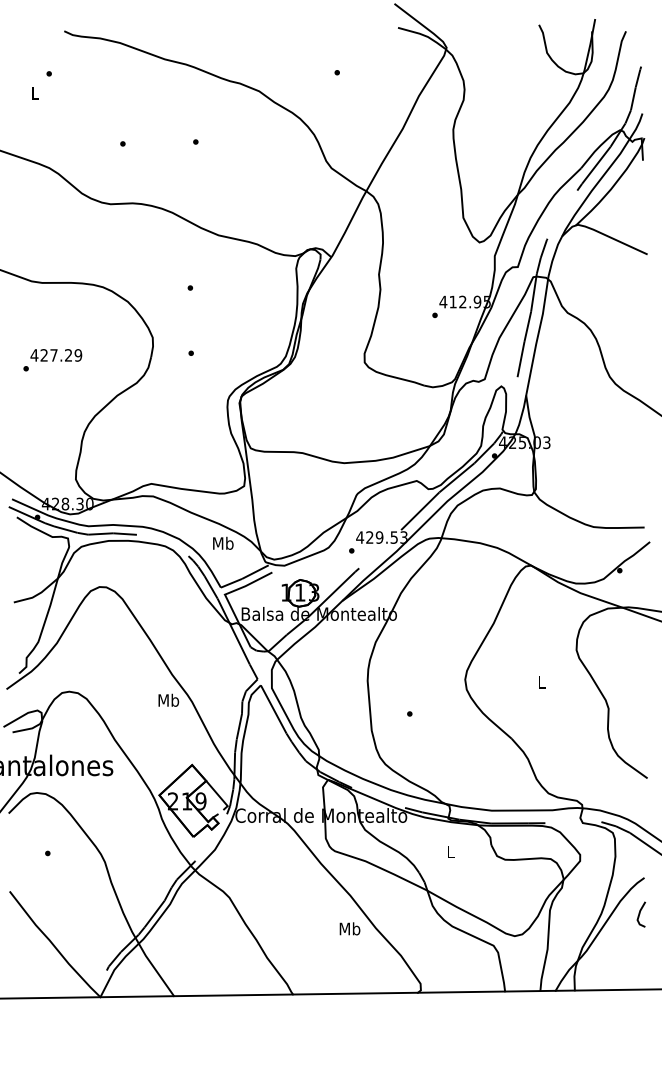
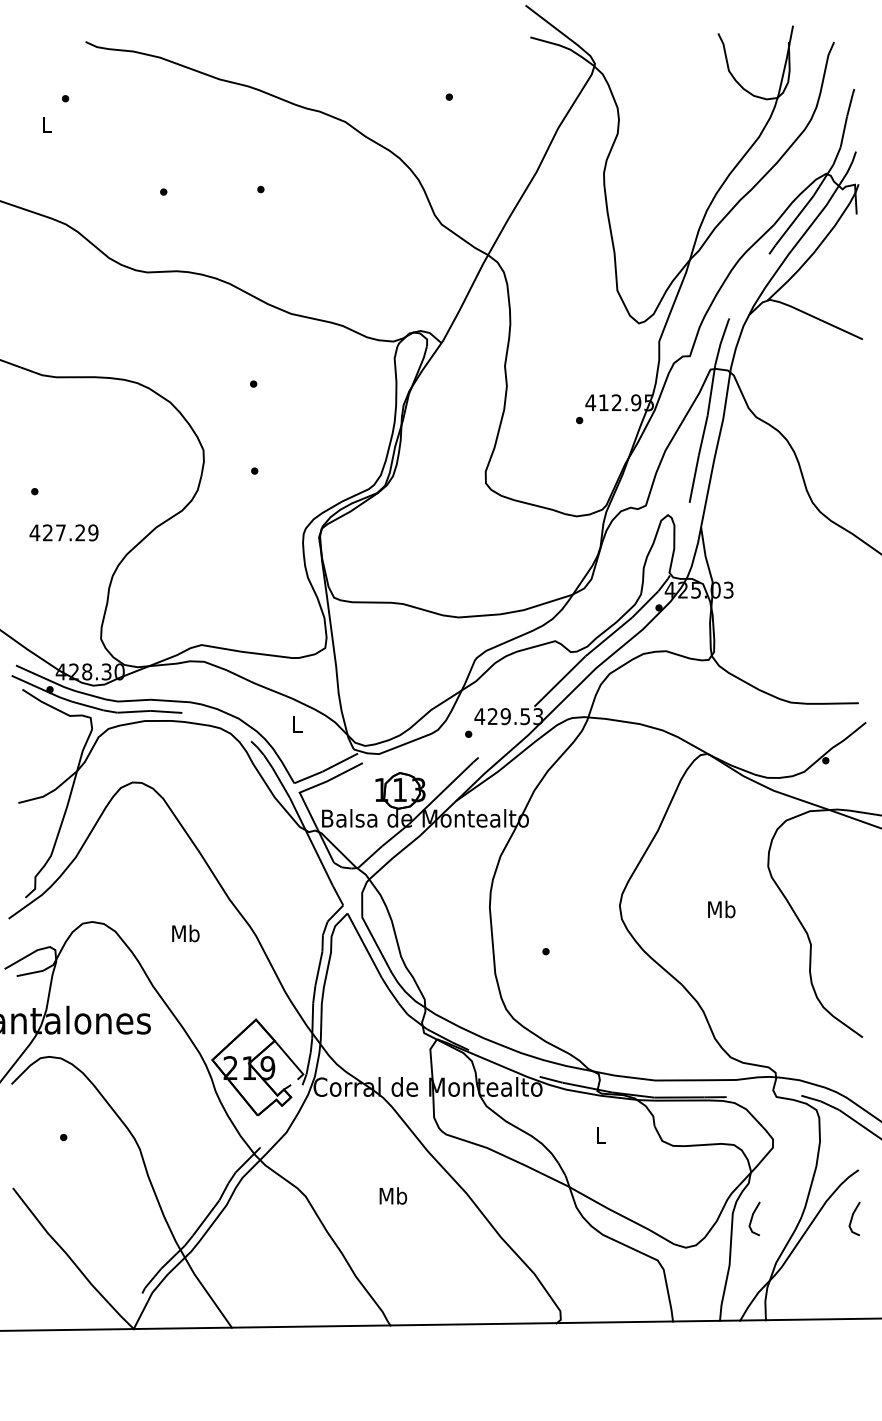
text: (55, 355) -> (63, 532), moved
text: (223, 543) -> (297, 724), Mb -> L
text: (541, 682) -> (721, 909), L -> Mb
text: (168, 700) -> (185, 933), moved
line: (564, 914) -> (752, 1218), added
text: (350, 928) -> (393, 1195), moved

